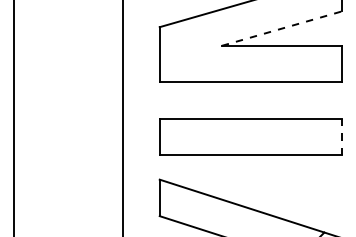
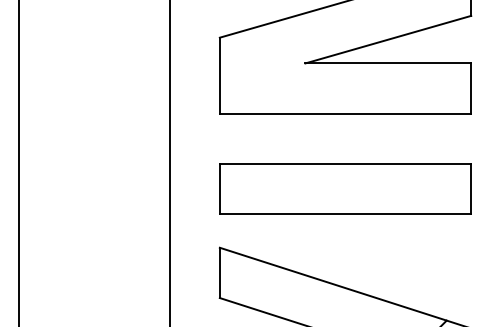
line: (282, 28) -> (388, 39), dashed -> solid
line: (342, 136) -> (471, 188), dashed -> solid

